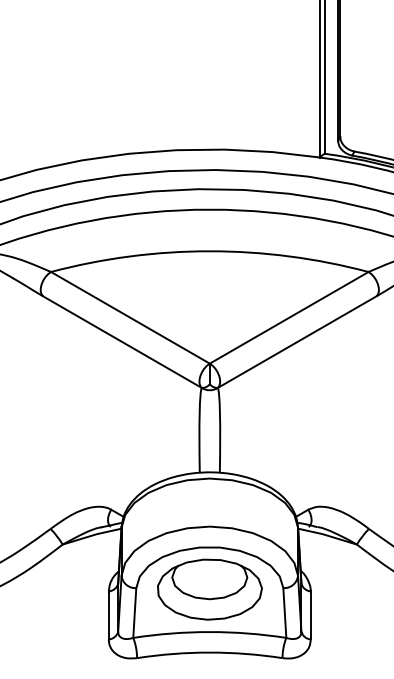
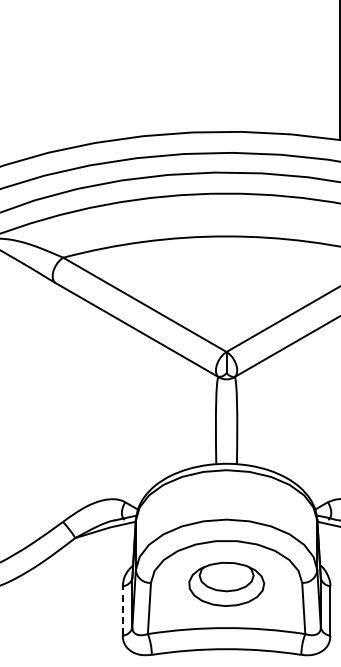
part: (209, 589) -> (226, 584), size x0.7
line: (108, 614) -> (122, 610), solid -> dashed

